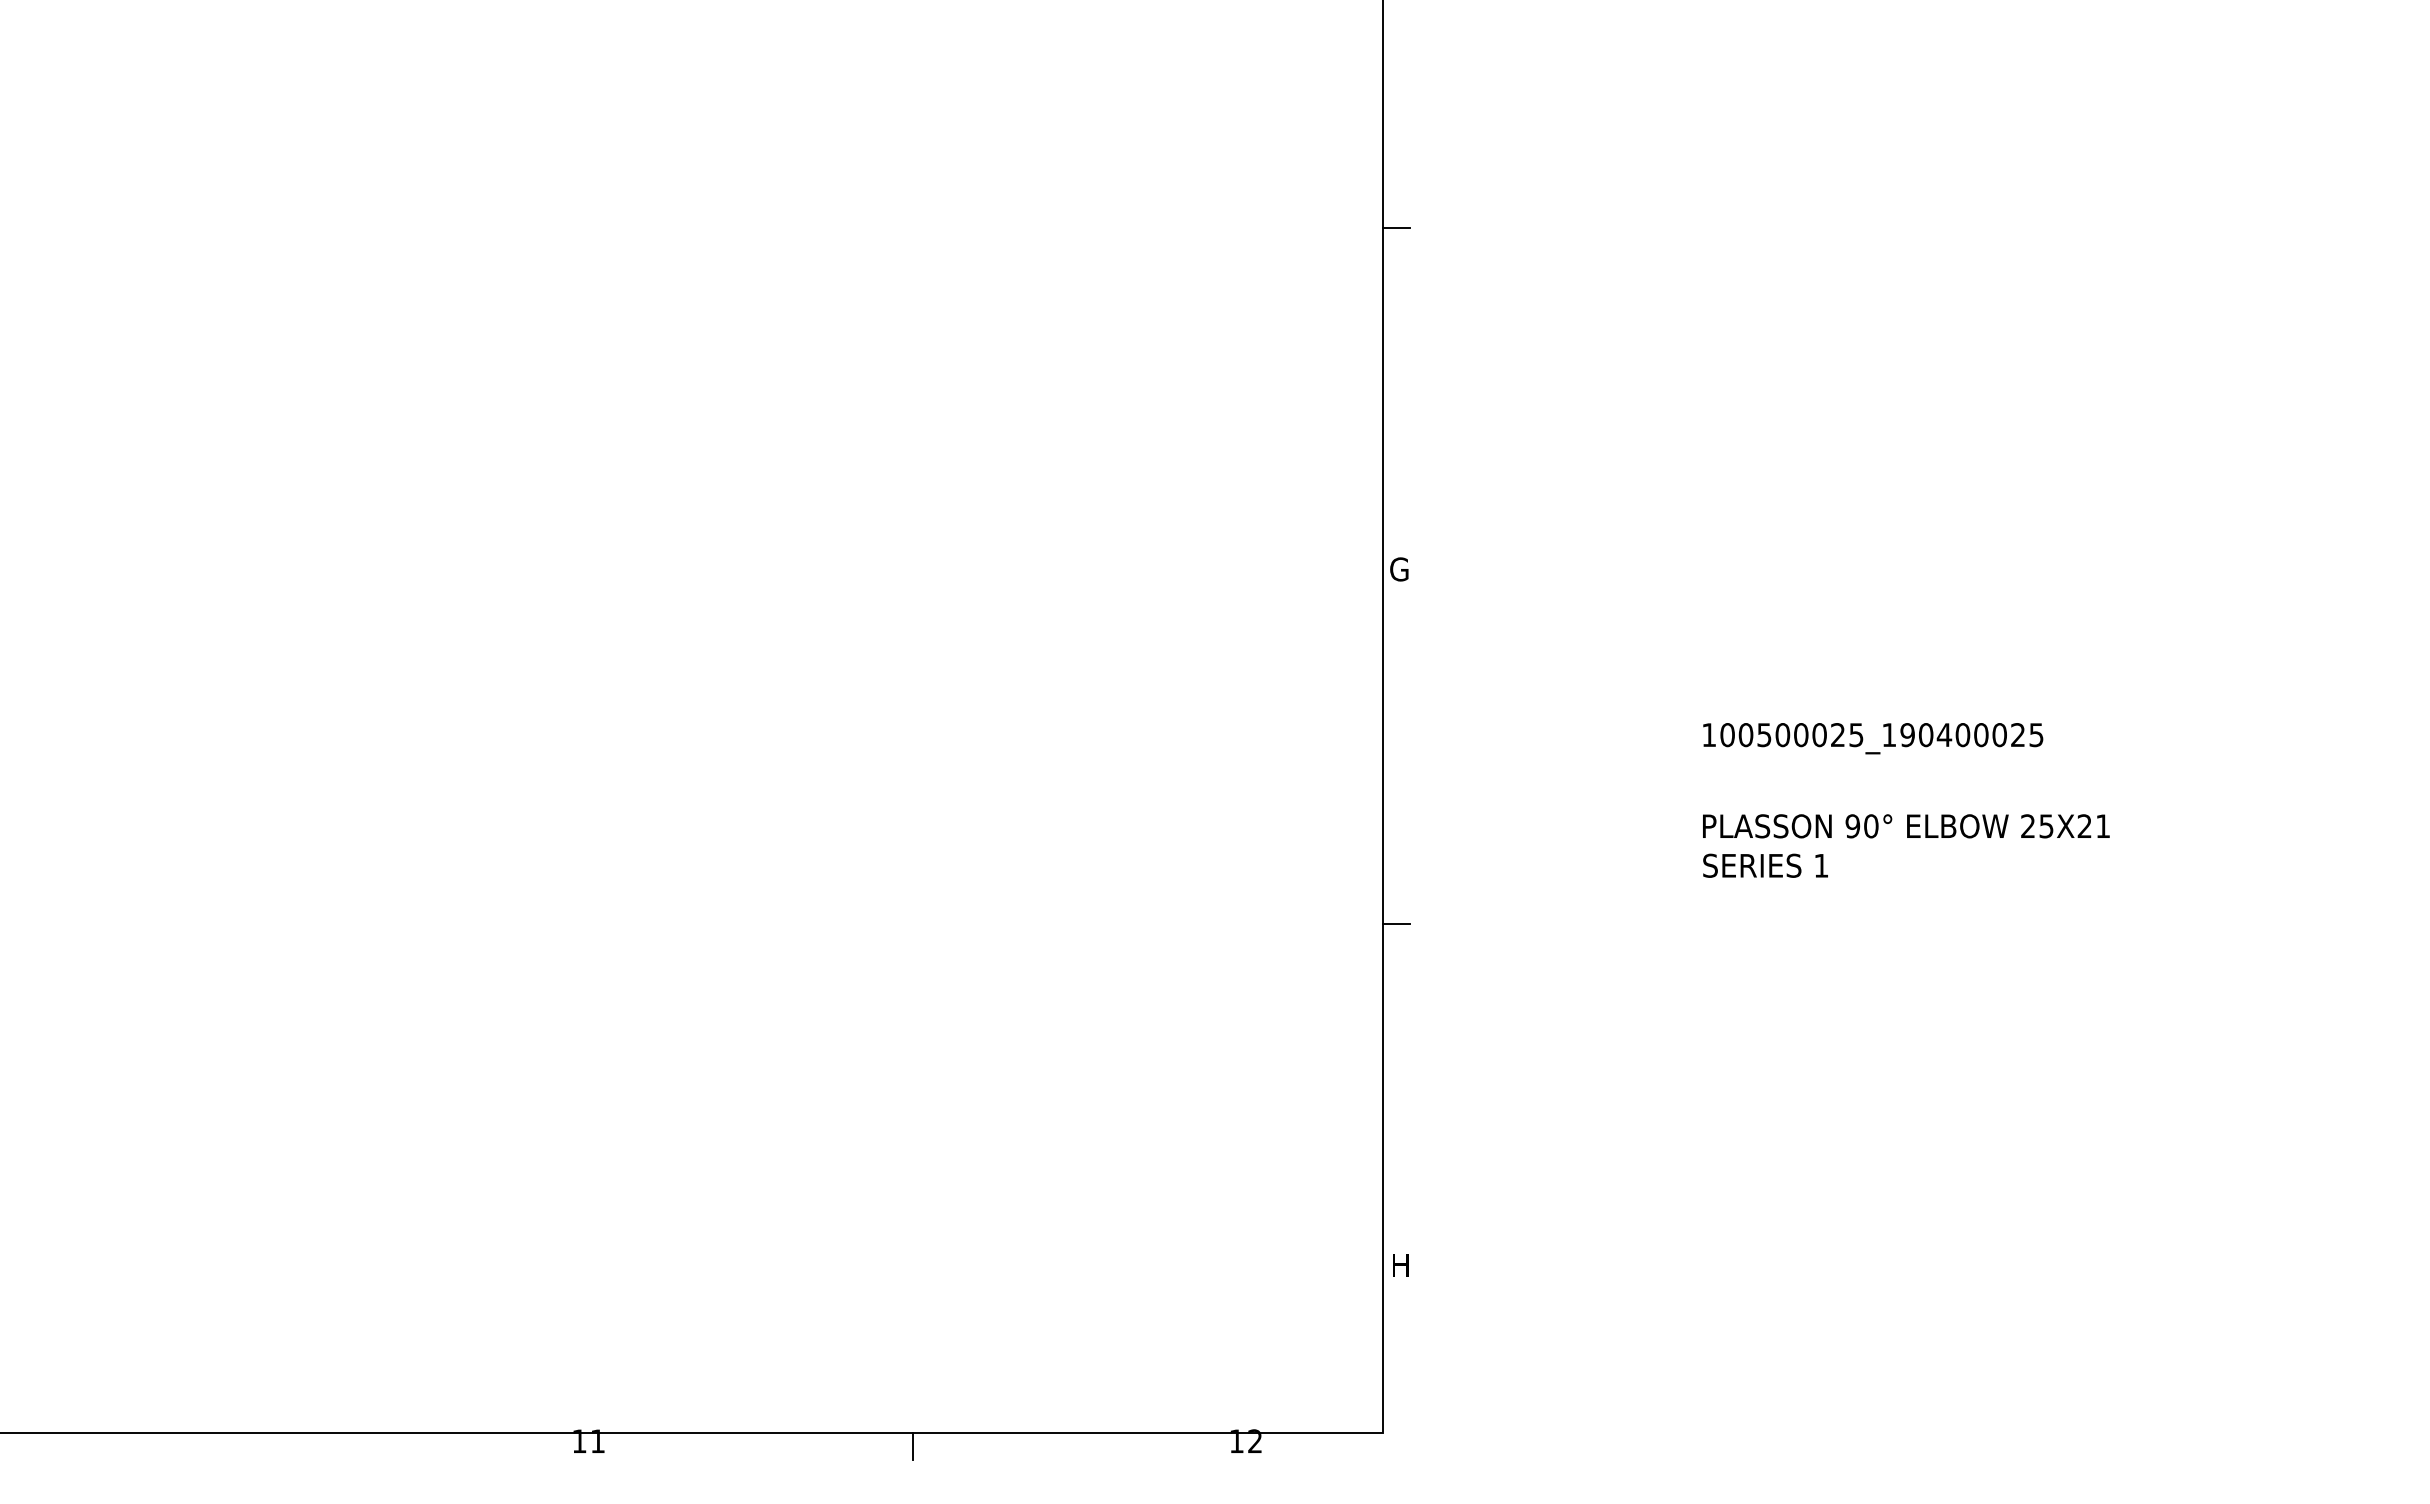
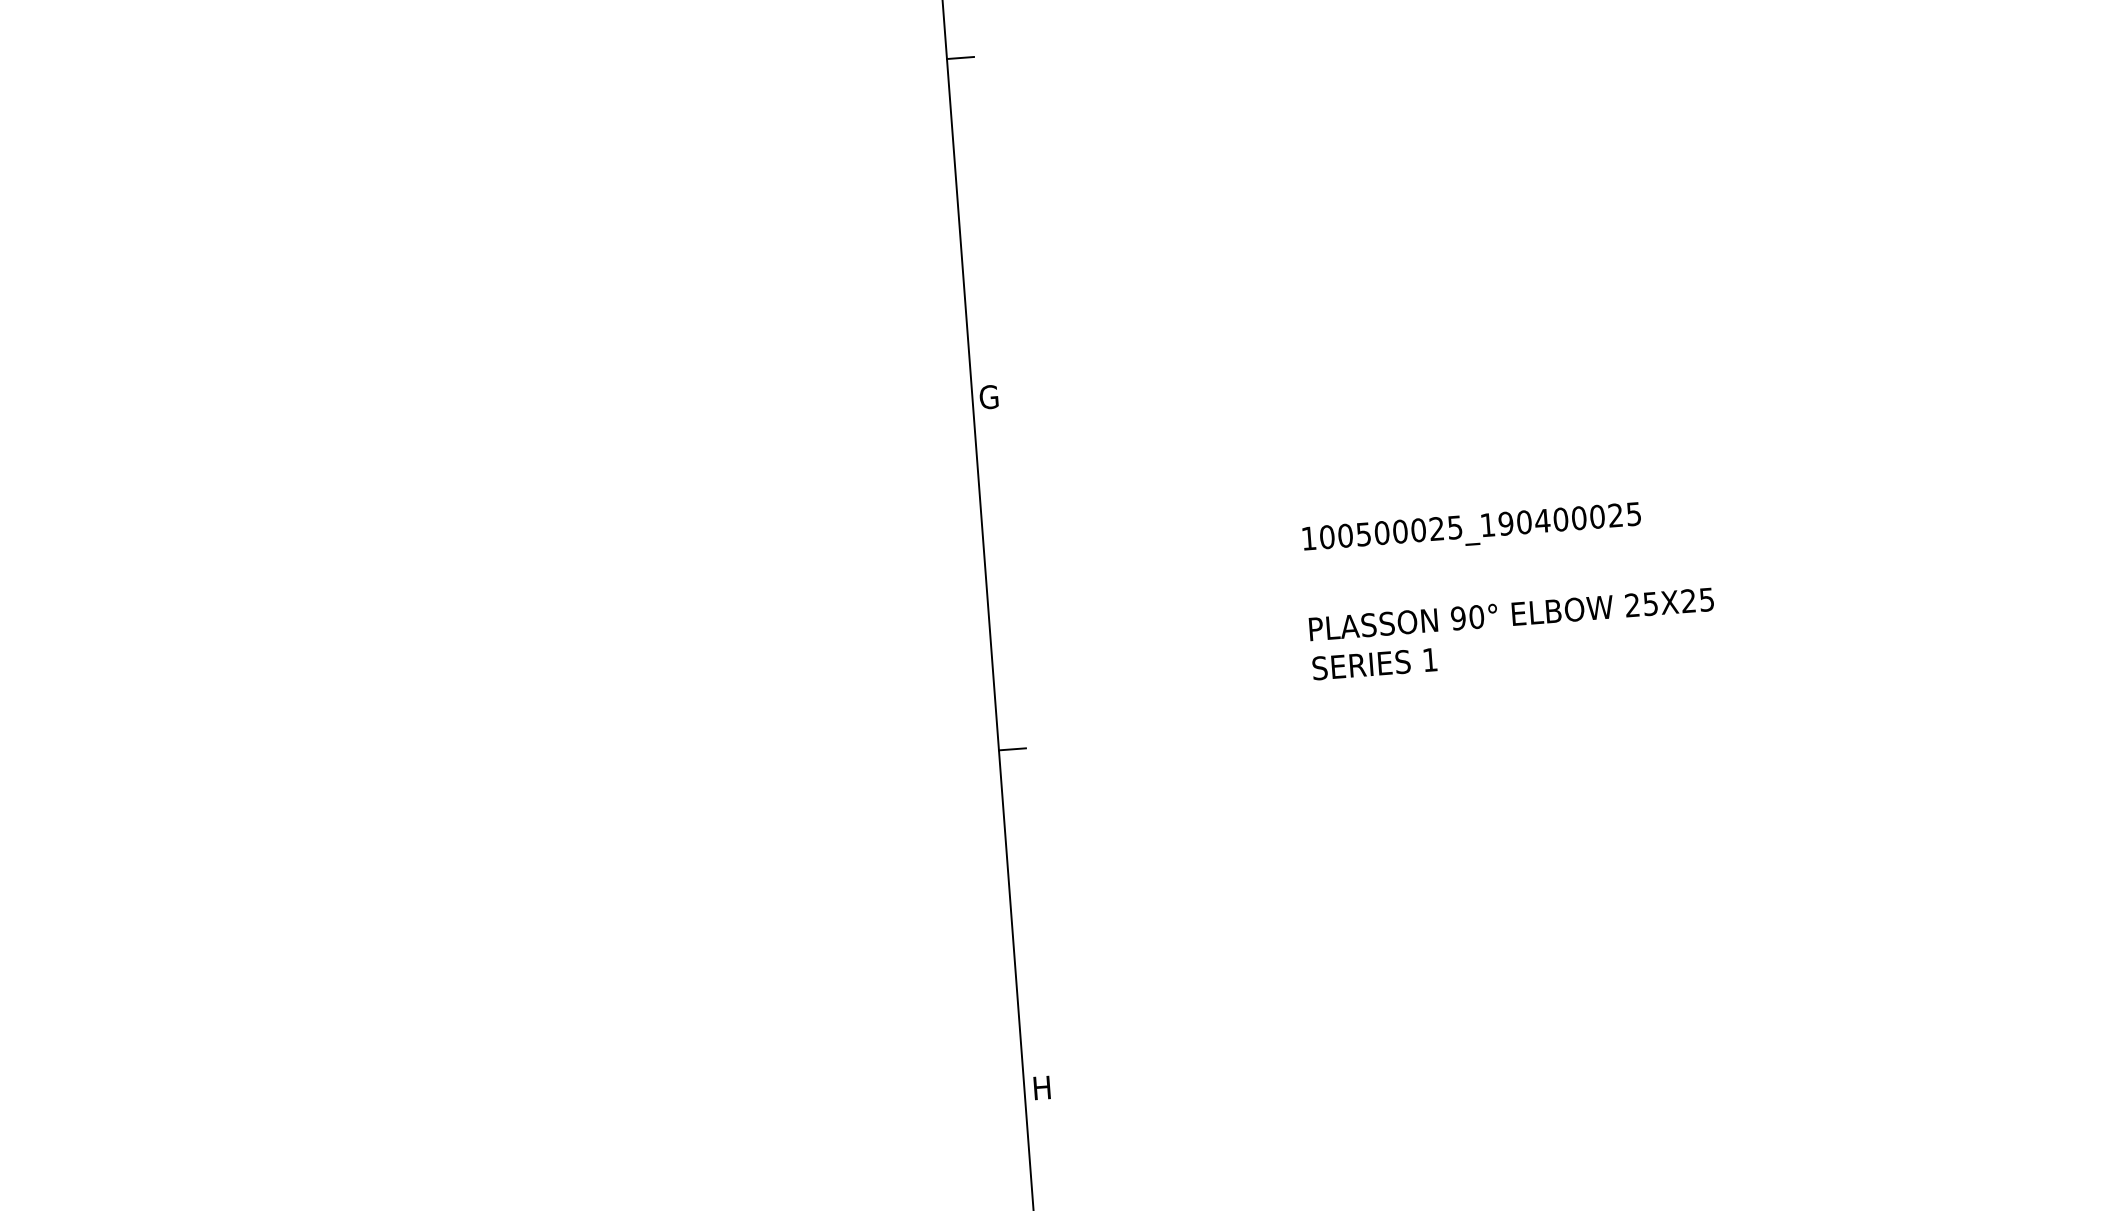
text: (2102, 826) -> (1706, 599), 25X21 -> 25X25

